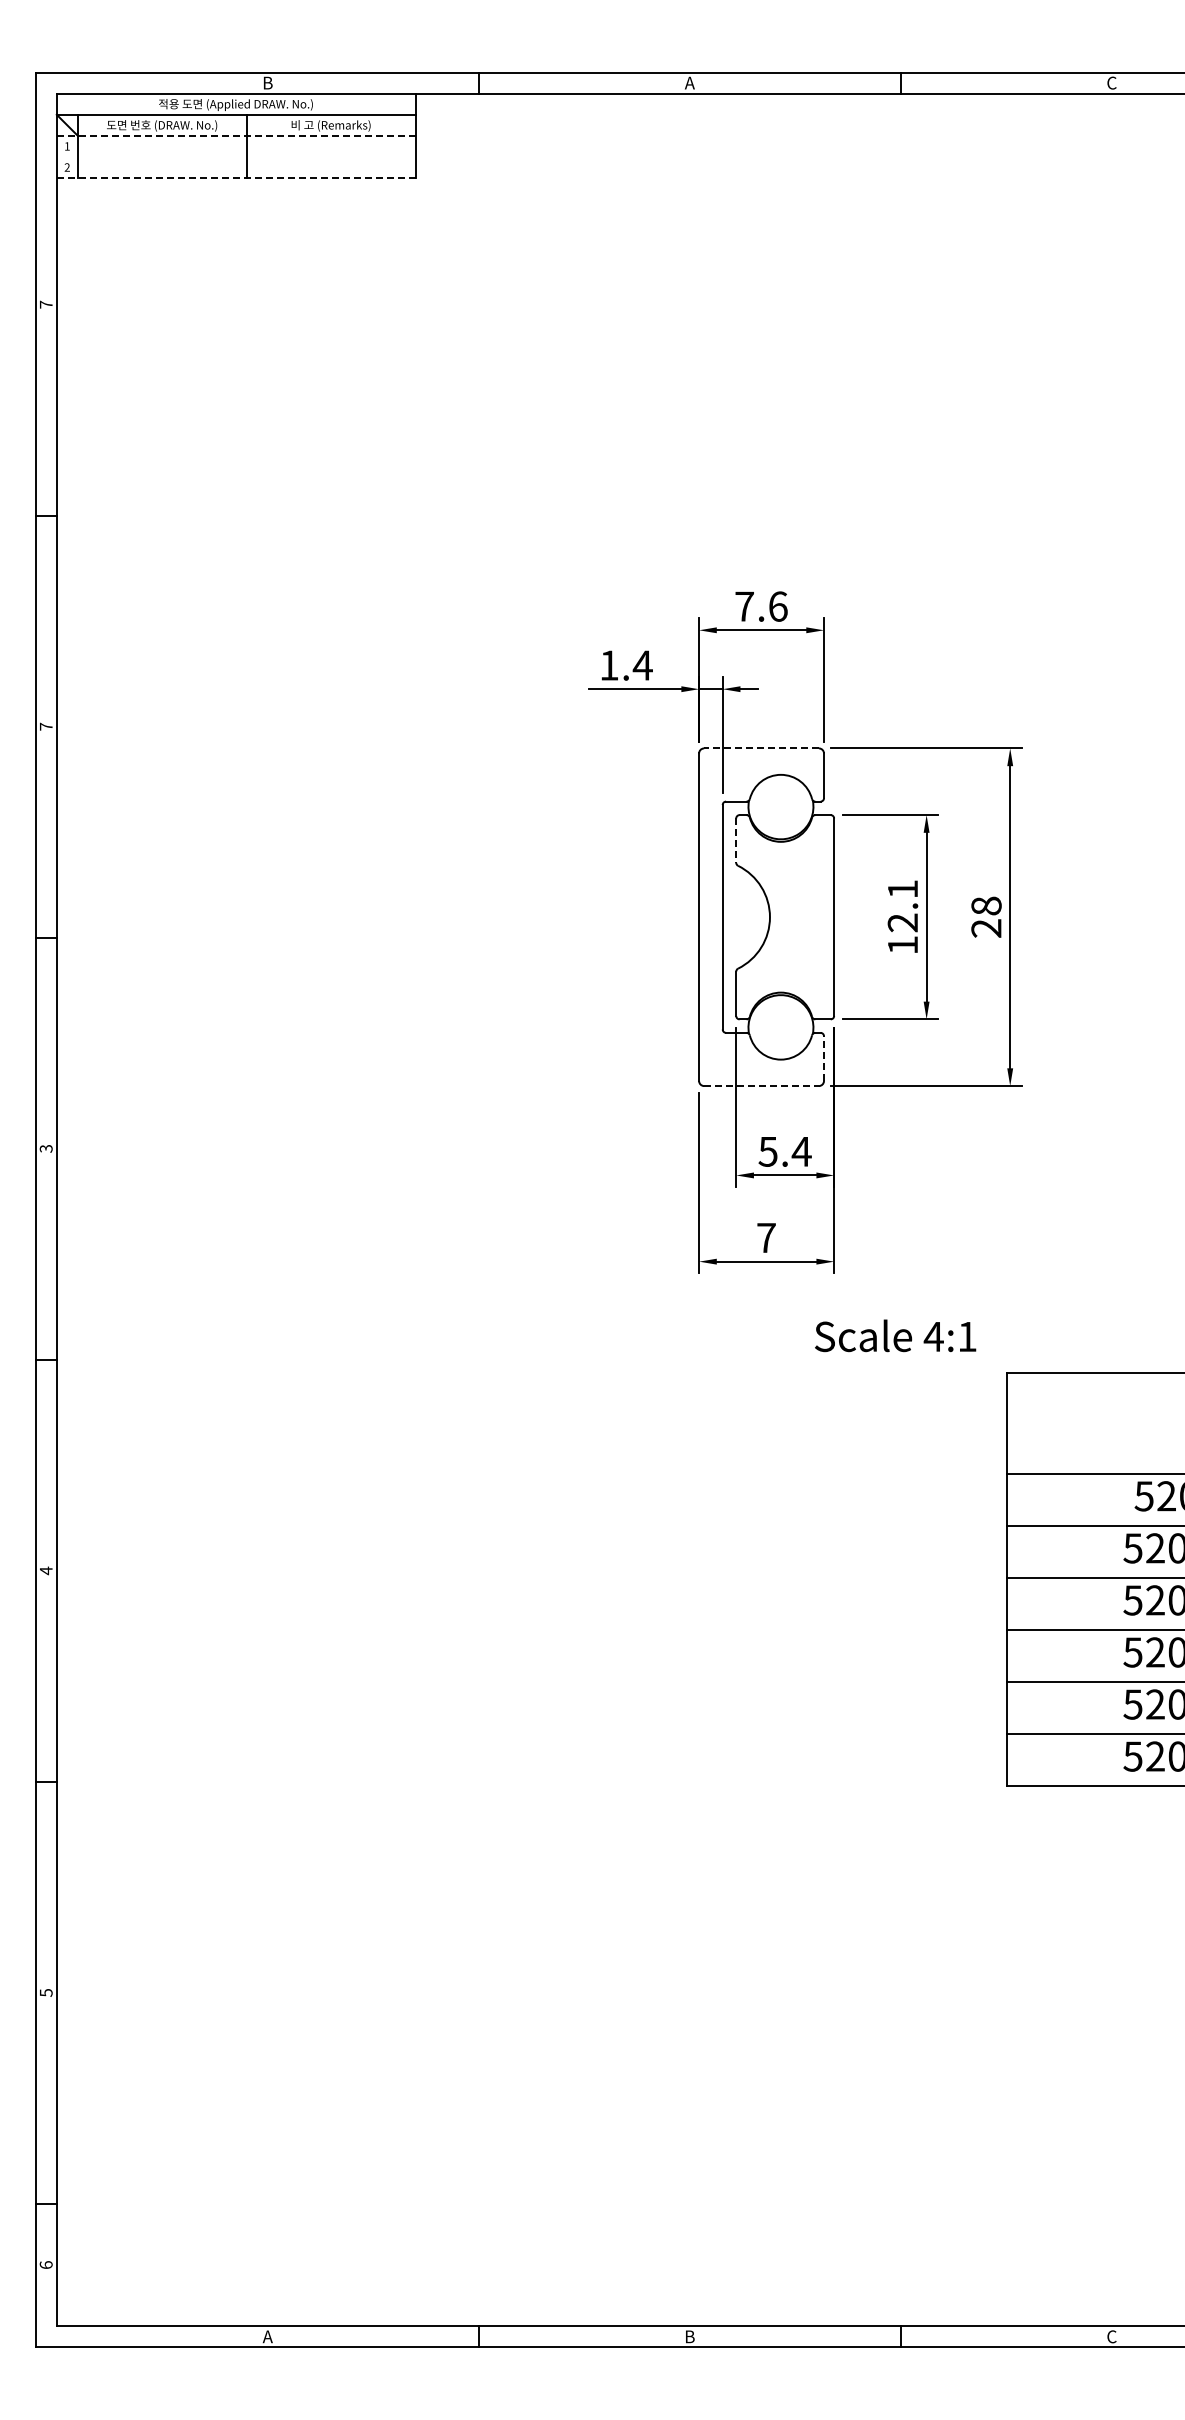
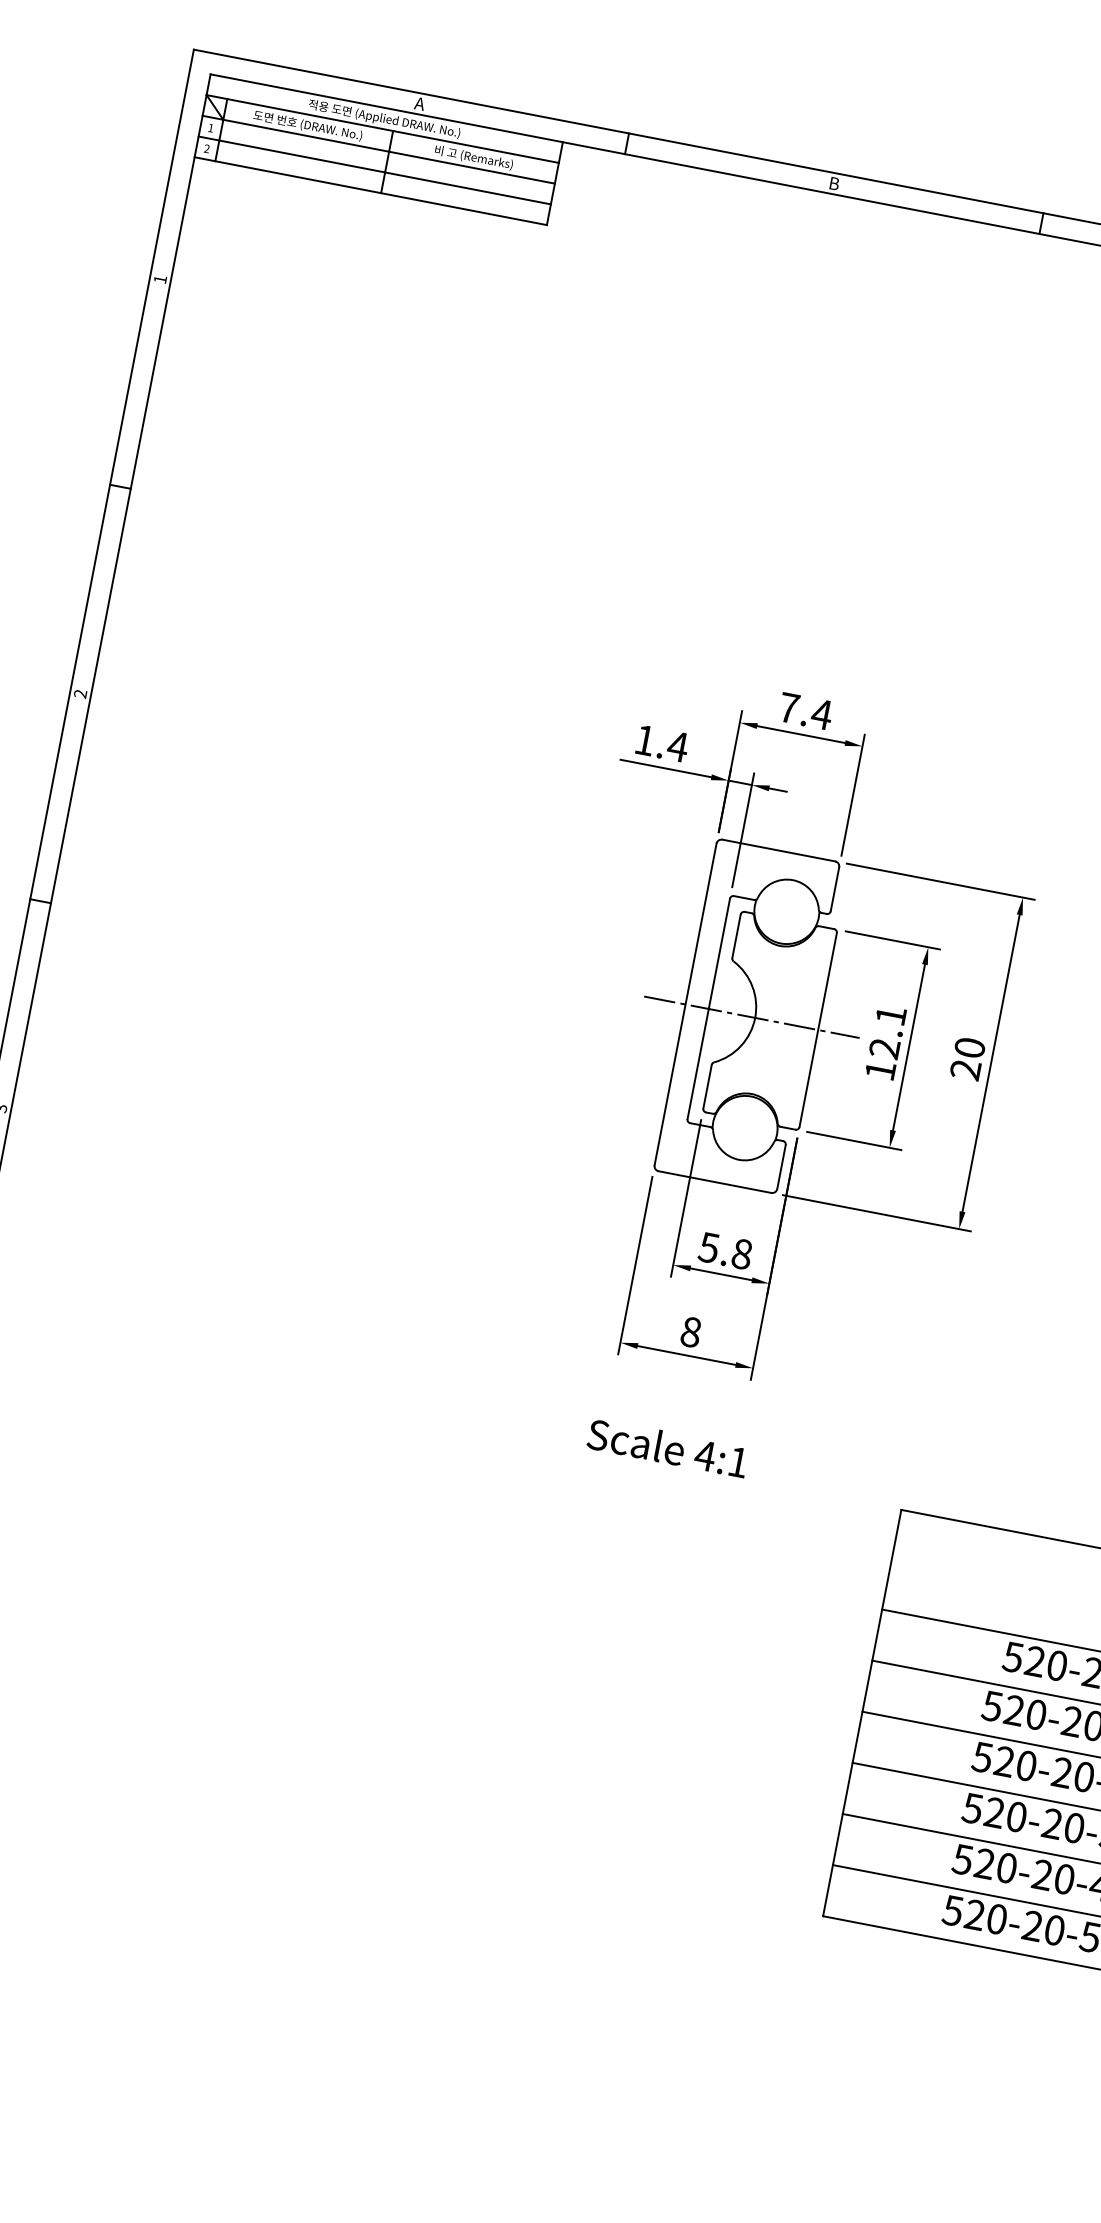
text: (267, 82) -> (419, 103), B -> A
text: (689, 82) -> (834, 183), A -> B
line: (235, 135) -> (378, 149), dashed -> solid
line: (235, 157) -> (374, 170), added
line: (235, 178) -> (370, 191), dashed -> solid
text: (46, 304) -> (160, 279), 7 -> 1
text: (778, 606) -> (822, 714), 7.6 -> 7.4
text: (45, 726) -> (79, 693), 7 -> 2
line: (761, 748) -> (778, 850), dashed -> solid
line: (736, 841) -> (736, 937), dashed -> solid
text: (986, 905) -> (970, 1047), 28 -> 20
line: (766, 917) -> (751, 1017), added
line: (824, 1058) -> (782, 1166), dashed -> solid
line: (762, 1086) -> (715, 1182), dashed -> solid
text: (801, 1151) -> (741, 1253), 5.4 -> 5.8
text: (766, 1237) -> (691, 1331), 7 -> 8
text: (895, 1335) -> (667, 1447), moved

